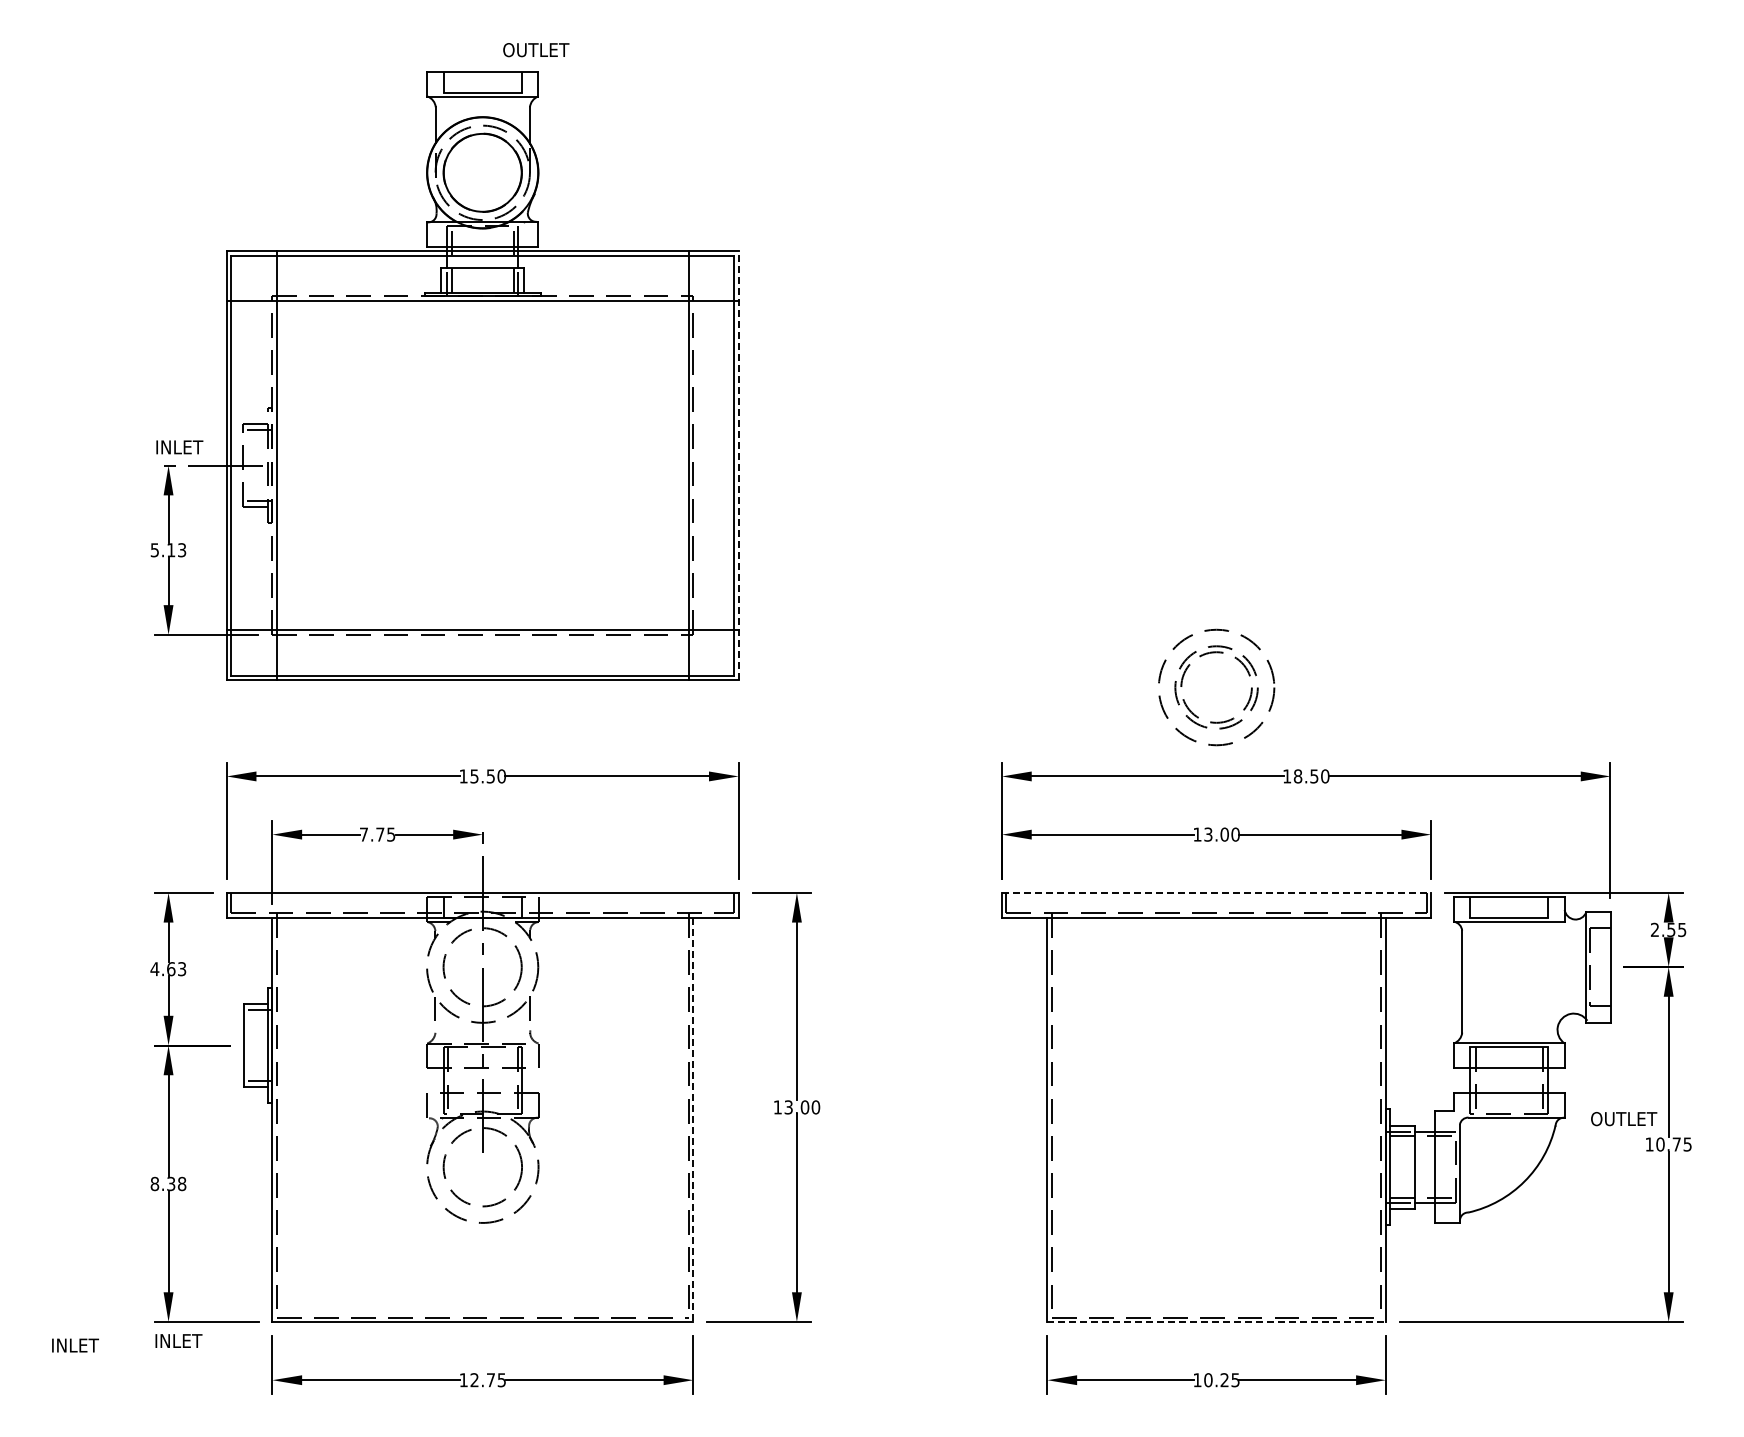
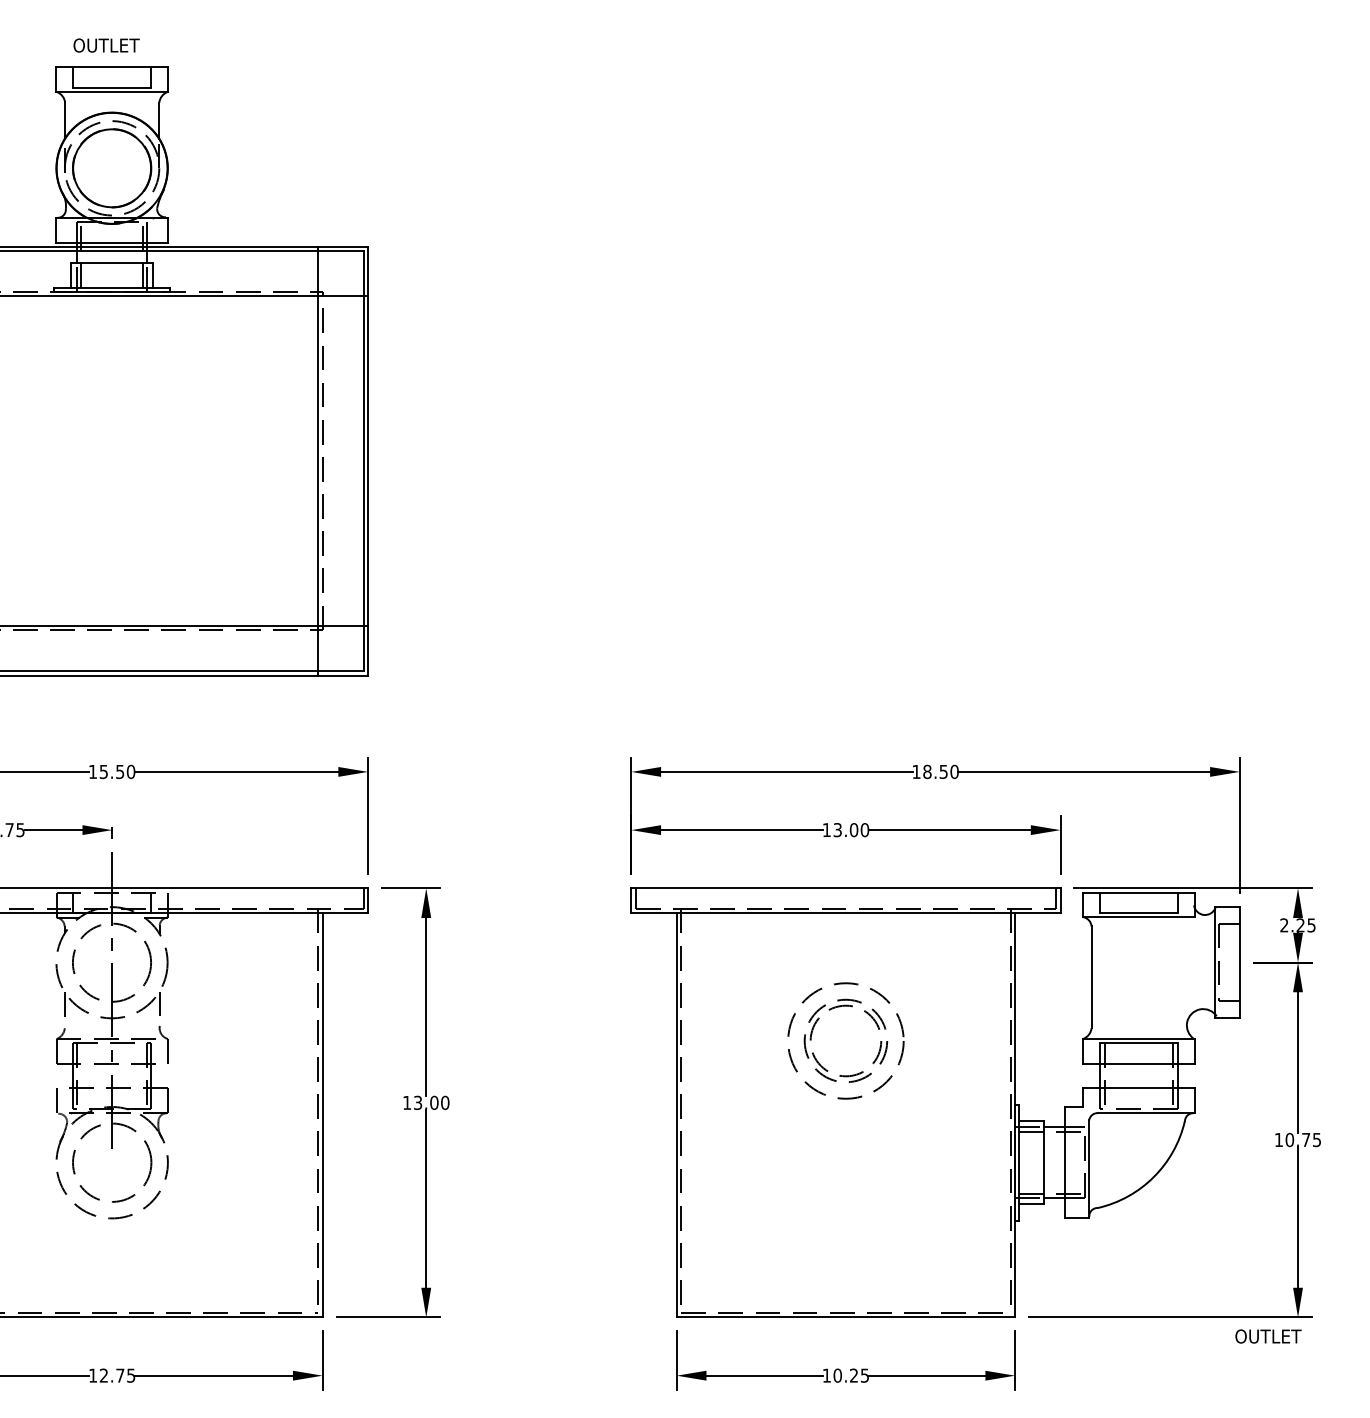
text: (536, 50) -> (106, 45), moved
line: (738, 465) -> (367, 460), dashed -> solid
part: (1192, 711) -> (821, 1064), moved
line: (1216, 892) -> (845, 887), dashed -> solid
text: (1671, 929) -> (1300, 924), 2.55 -> 2.25
text: (1624, 1119) -> (1268, 1336), moved
line: (693, 1120) -> (322, 1115), dashed -> solid
line: (1217, 1322) -> (846, 1317), dashed -> solid

